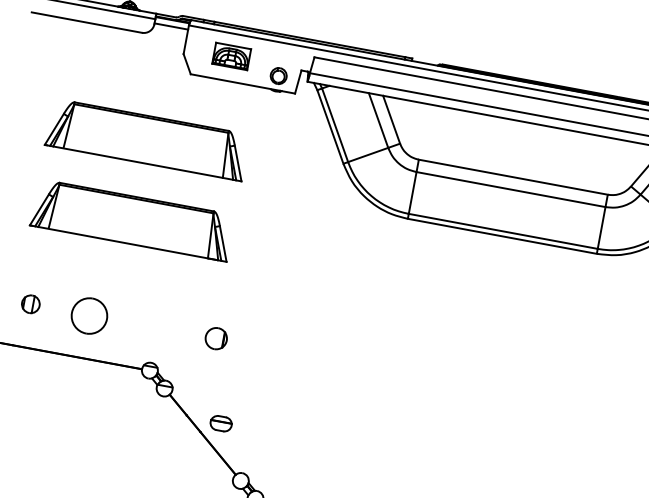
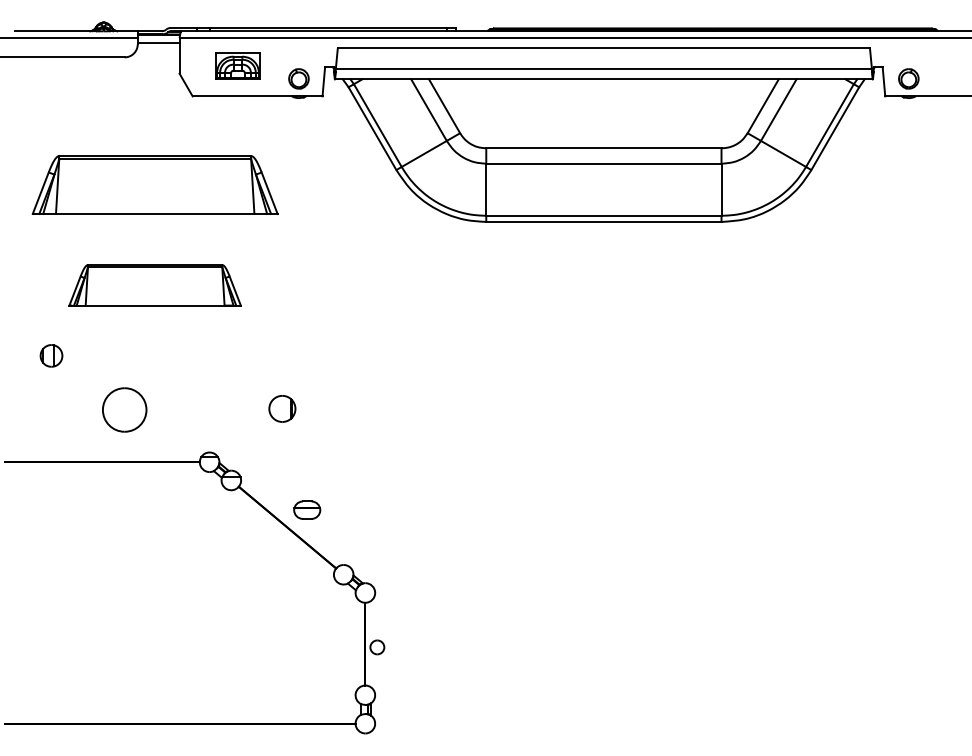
part: (131, 220) -> (154, 285), size x0.7
part: (30, 303) -> (51, 355), moved

